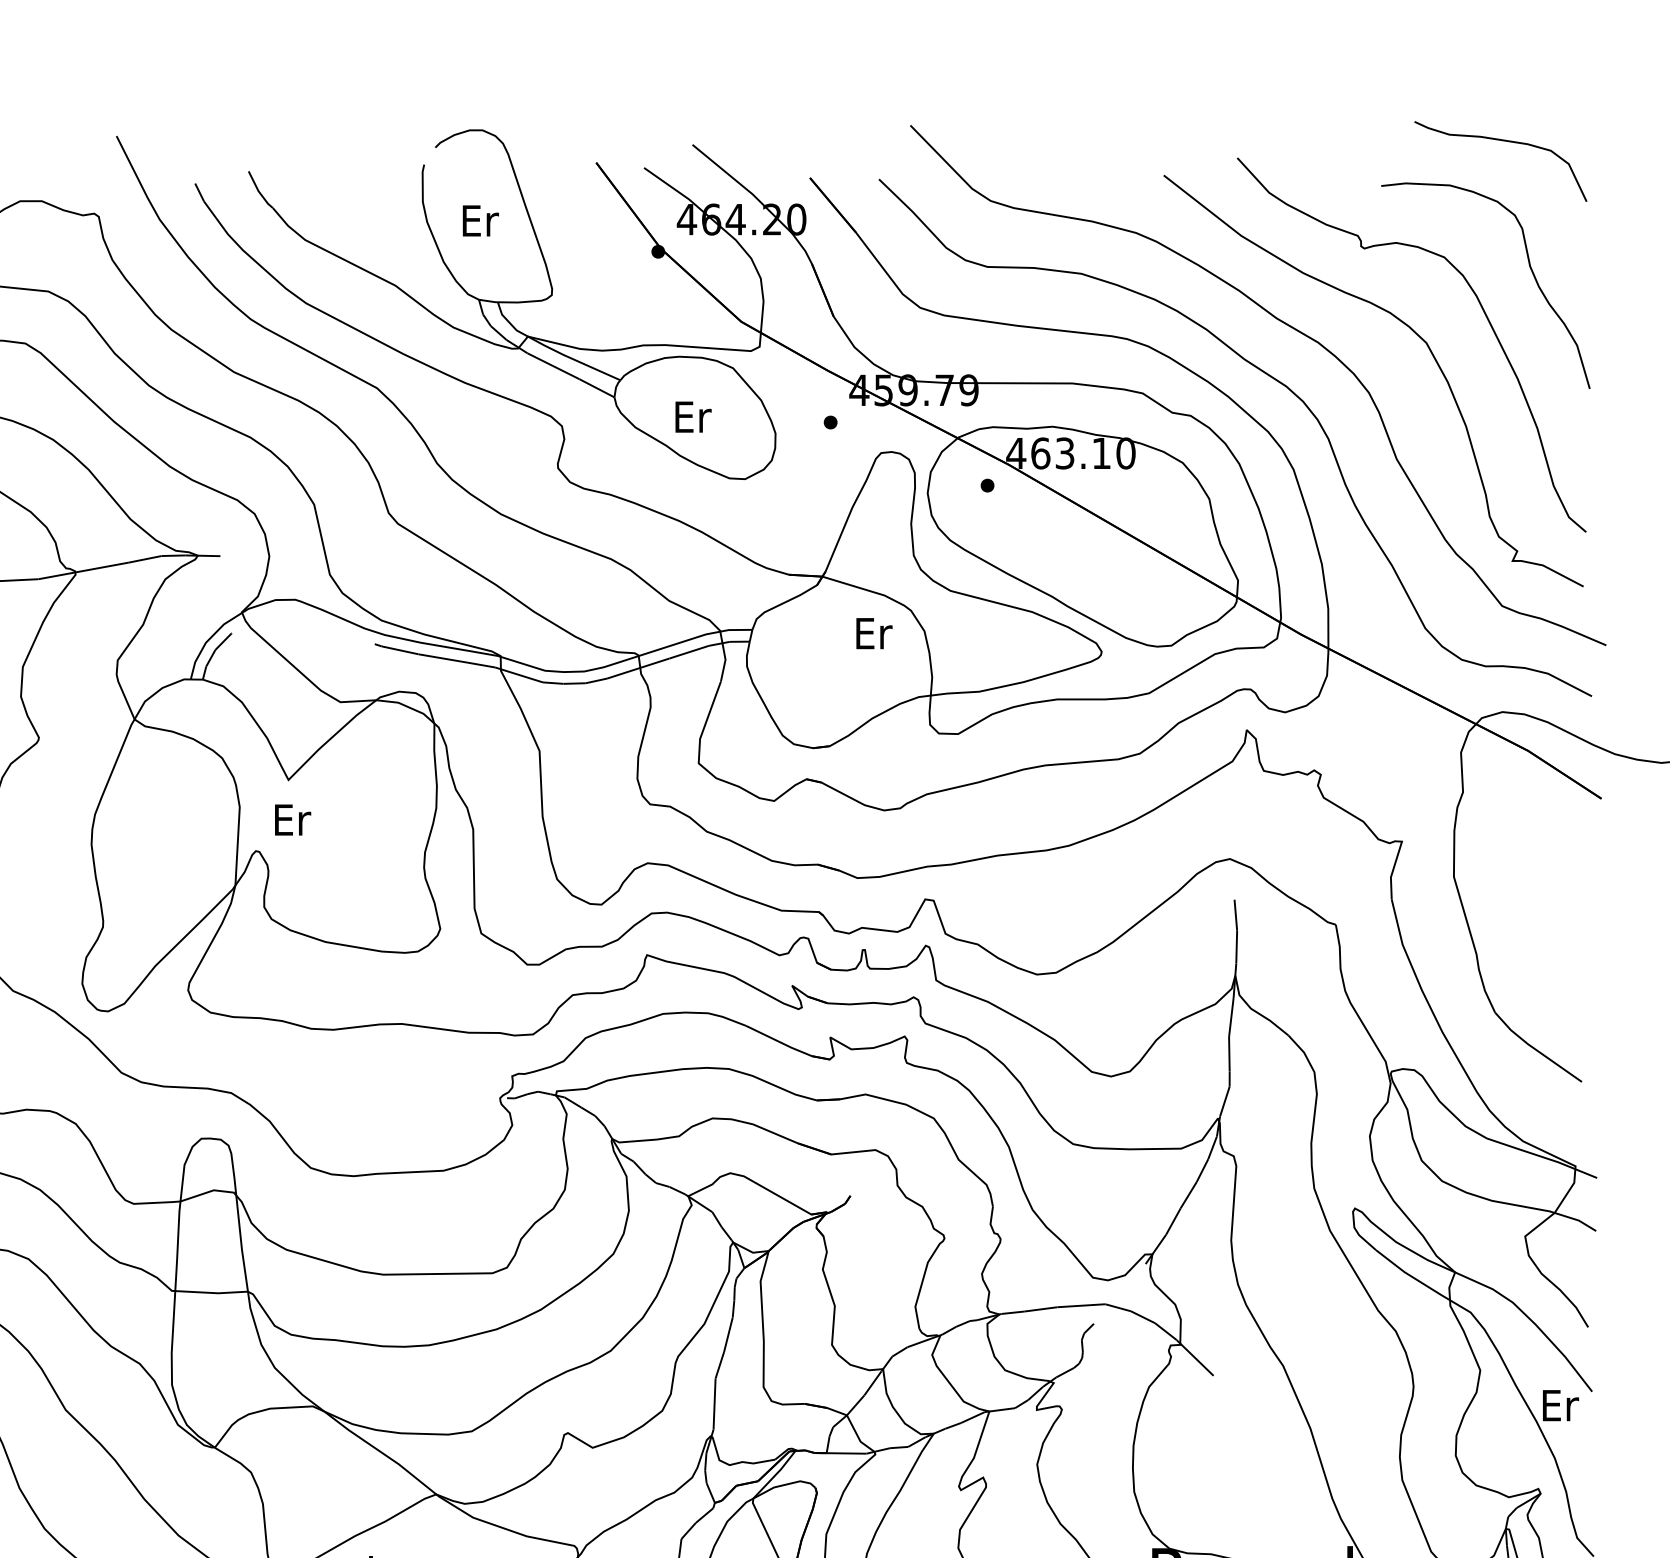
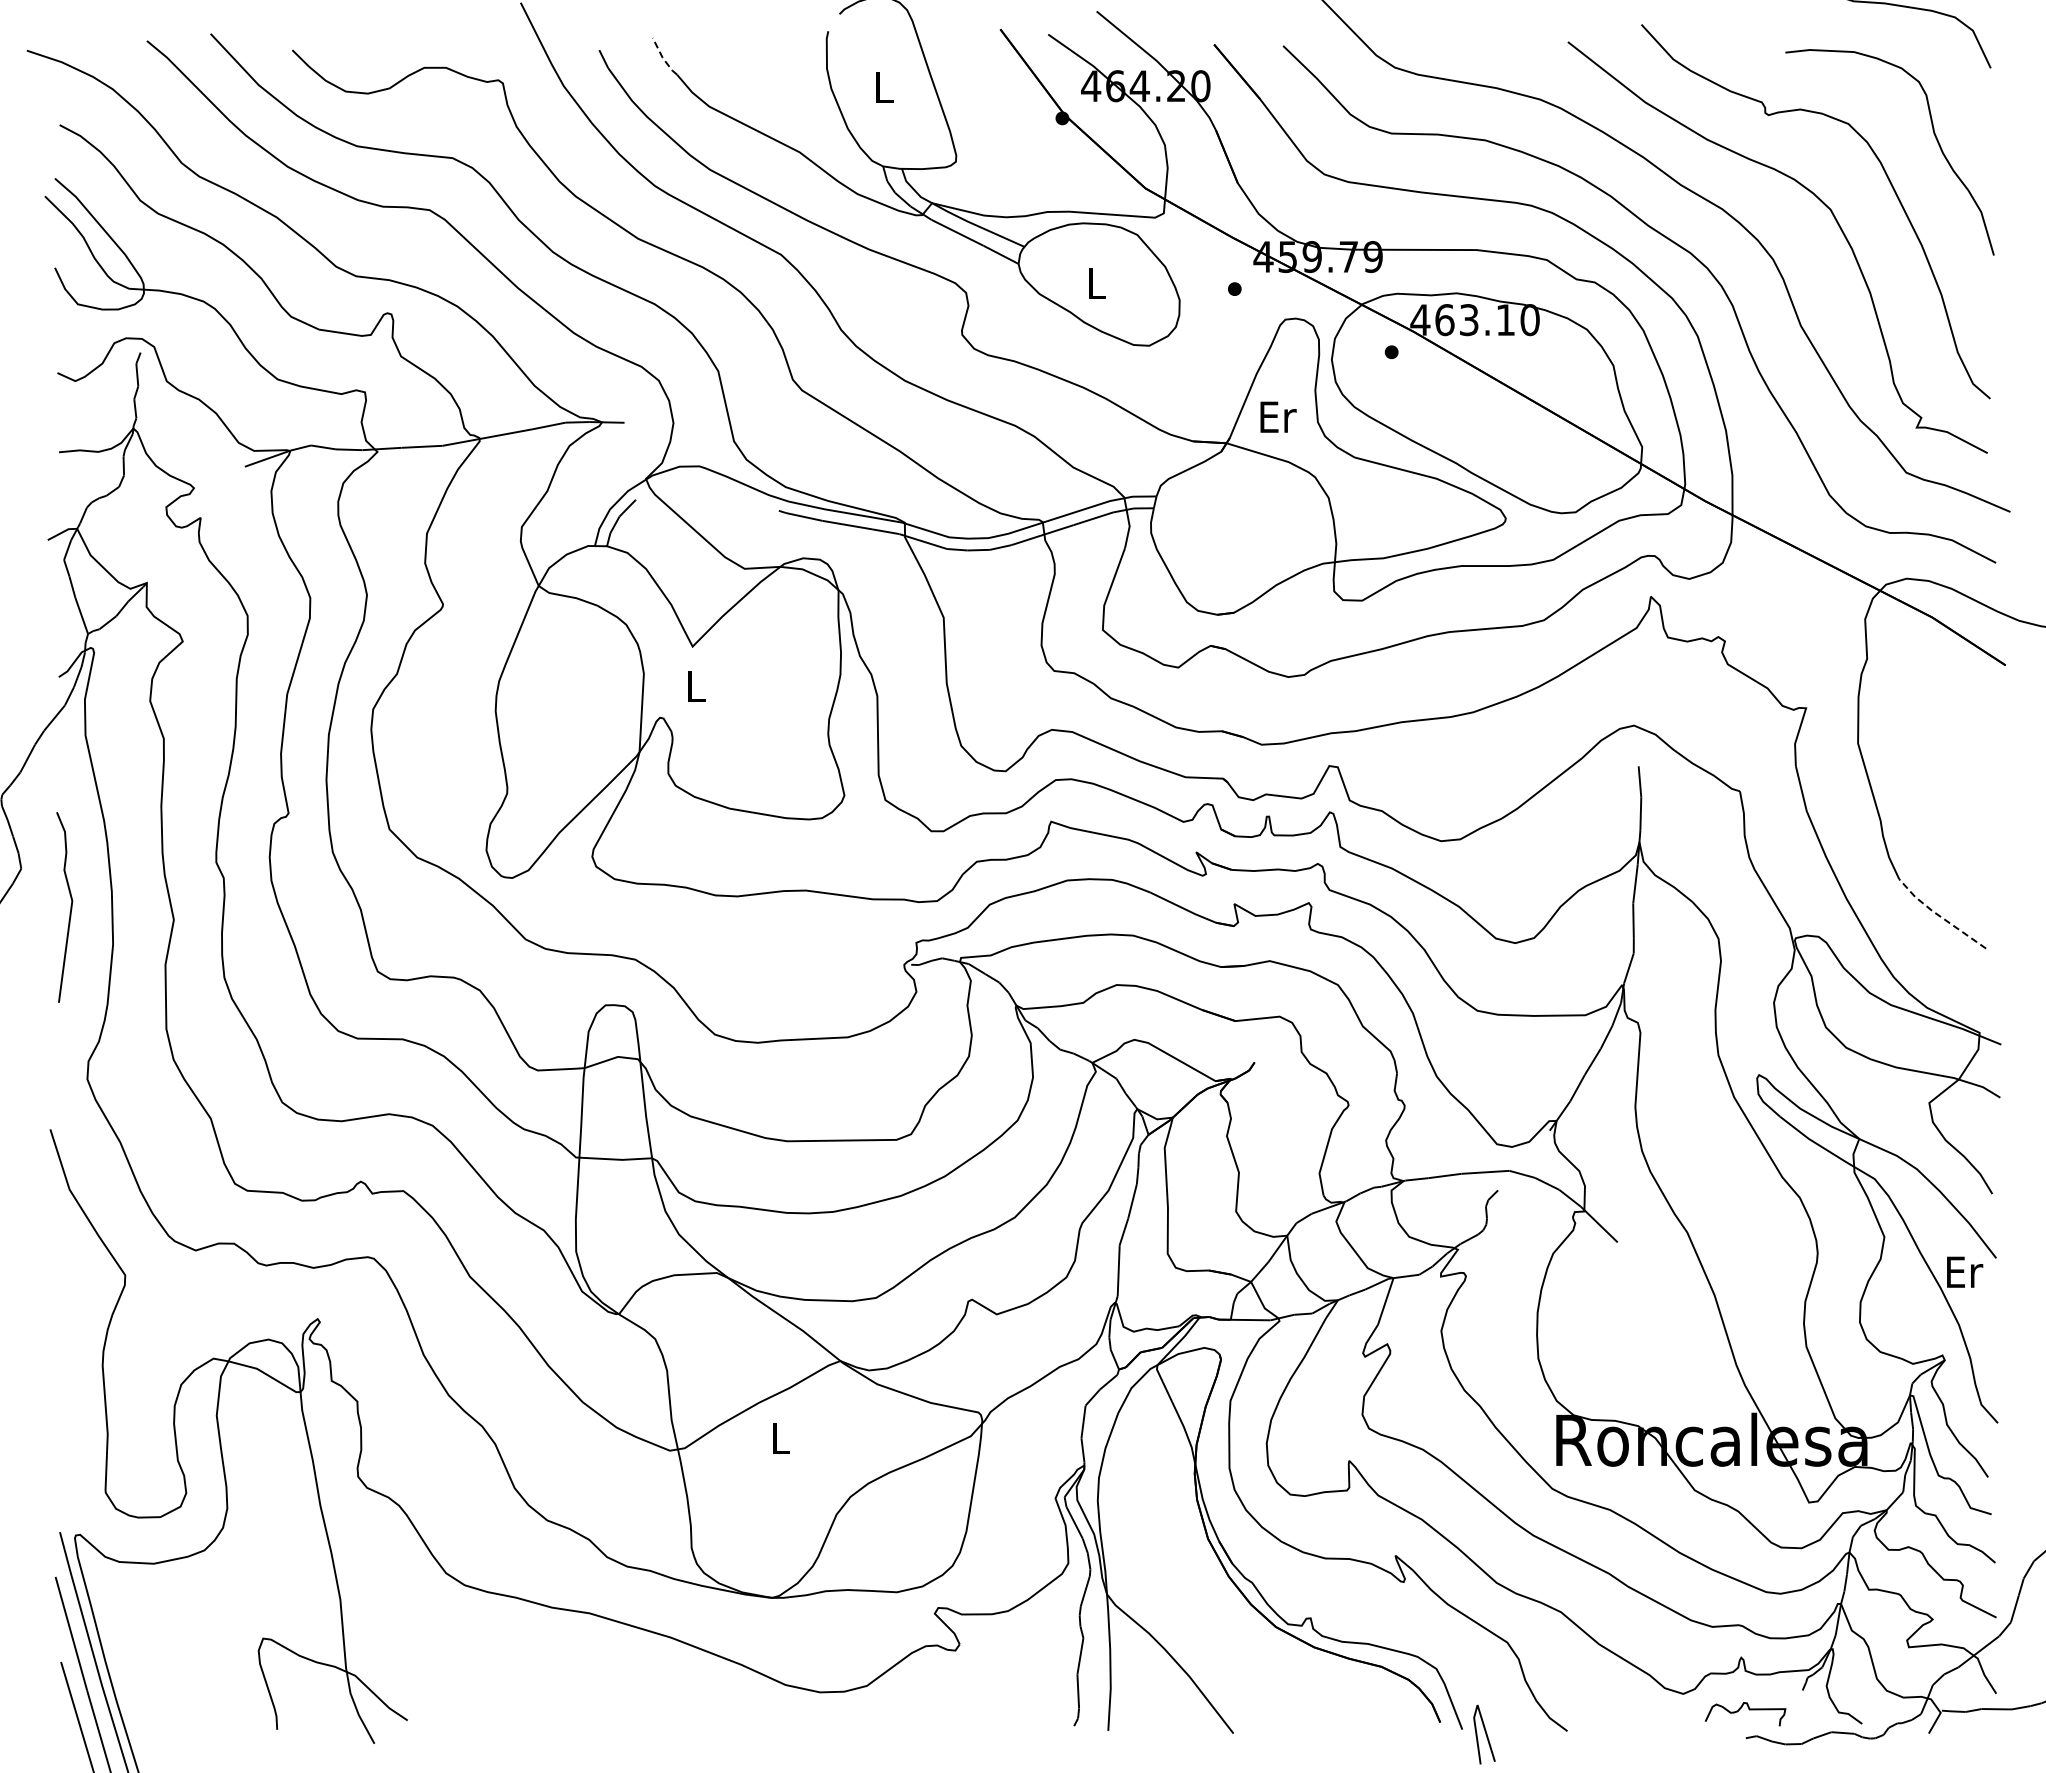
line: (258, 190) -> (662, 57), solid -> dashed
text: (481, 220) -> (885, 87), Er -> L
text: (693, 416) -> (1097, 283), Er -> L
text: (874, 632) -> (1278, 416), moved
text: (293, 819) -> (697, 686), Er -> L
line: (1534, 1048) -> (1938, 915), solid -> dashed

